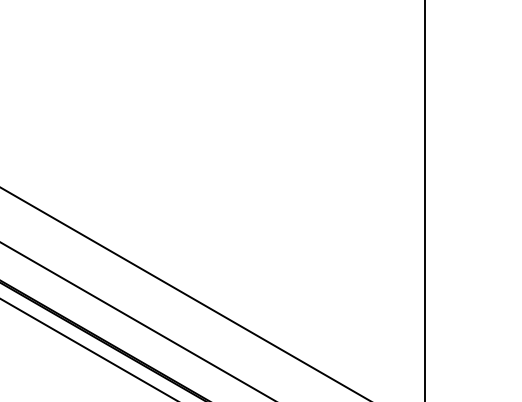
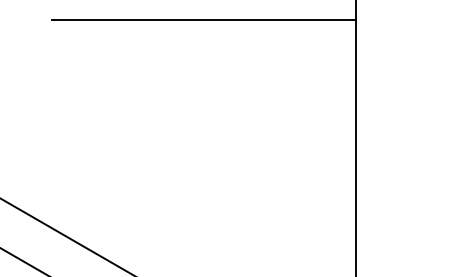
line: (256, 8) -> (203, 19), added

